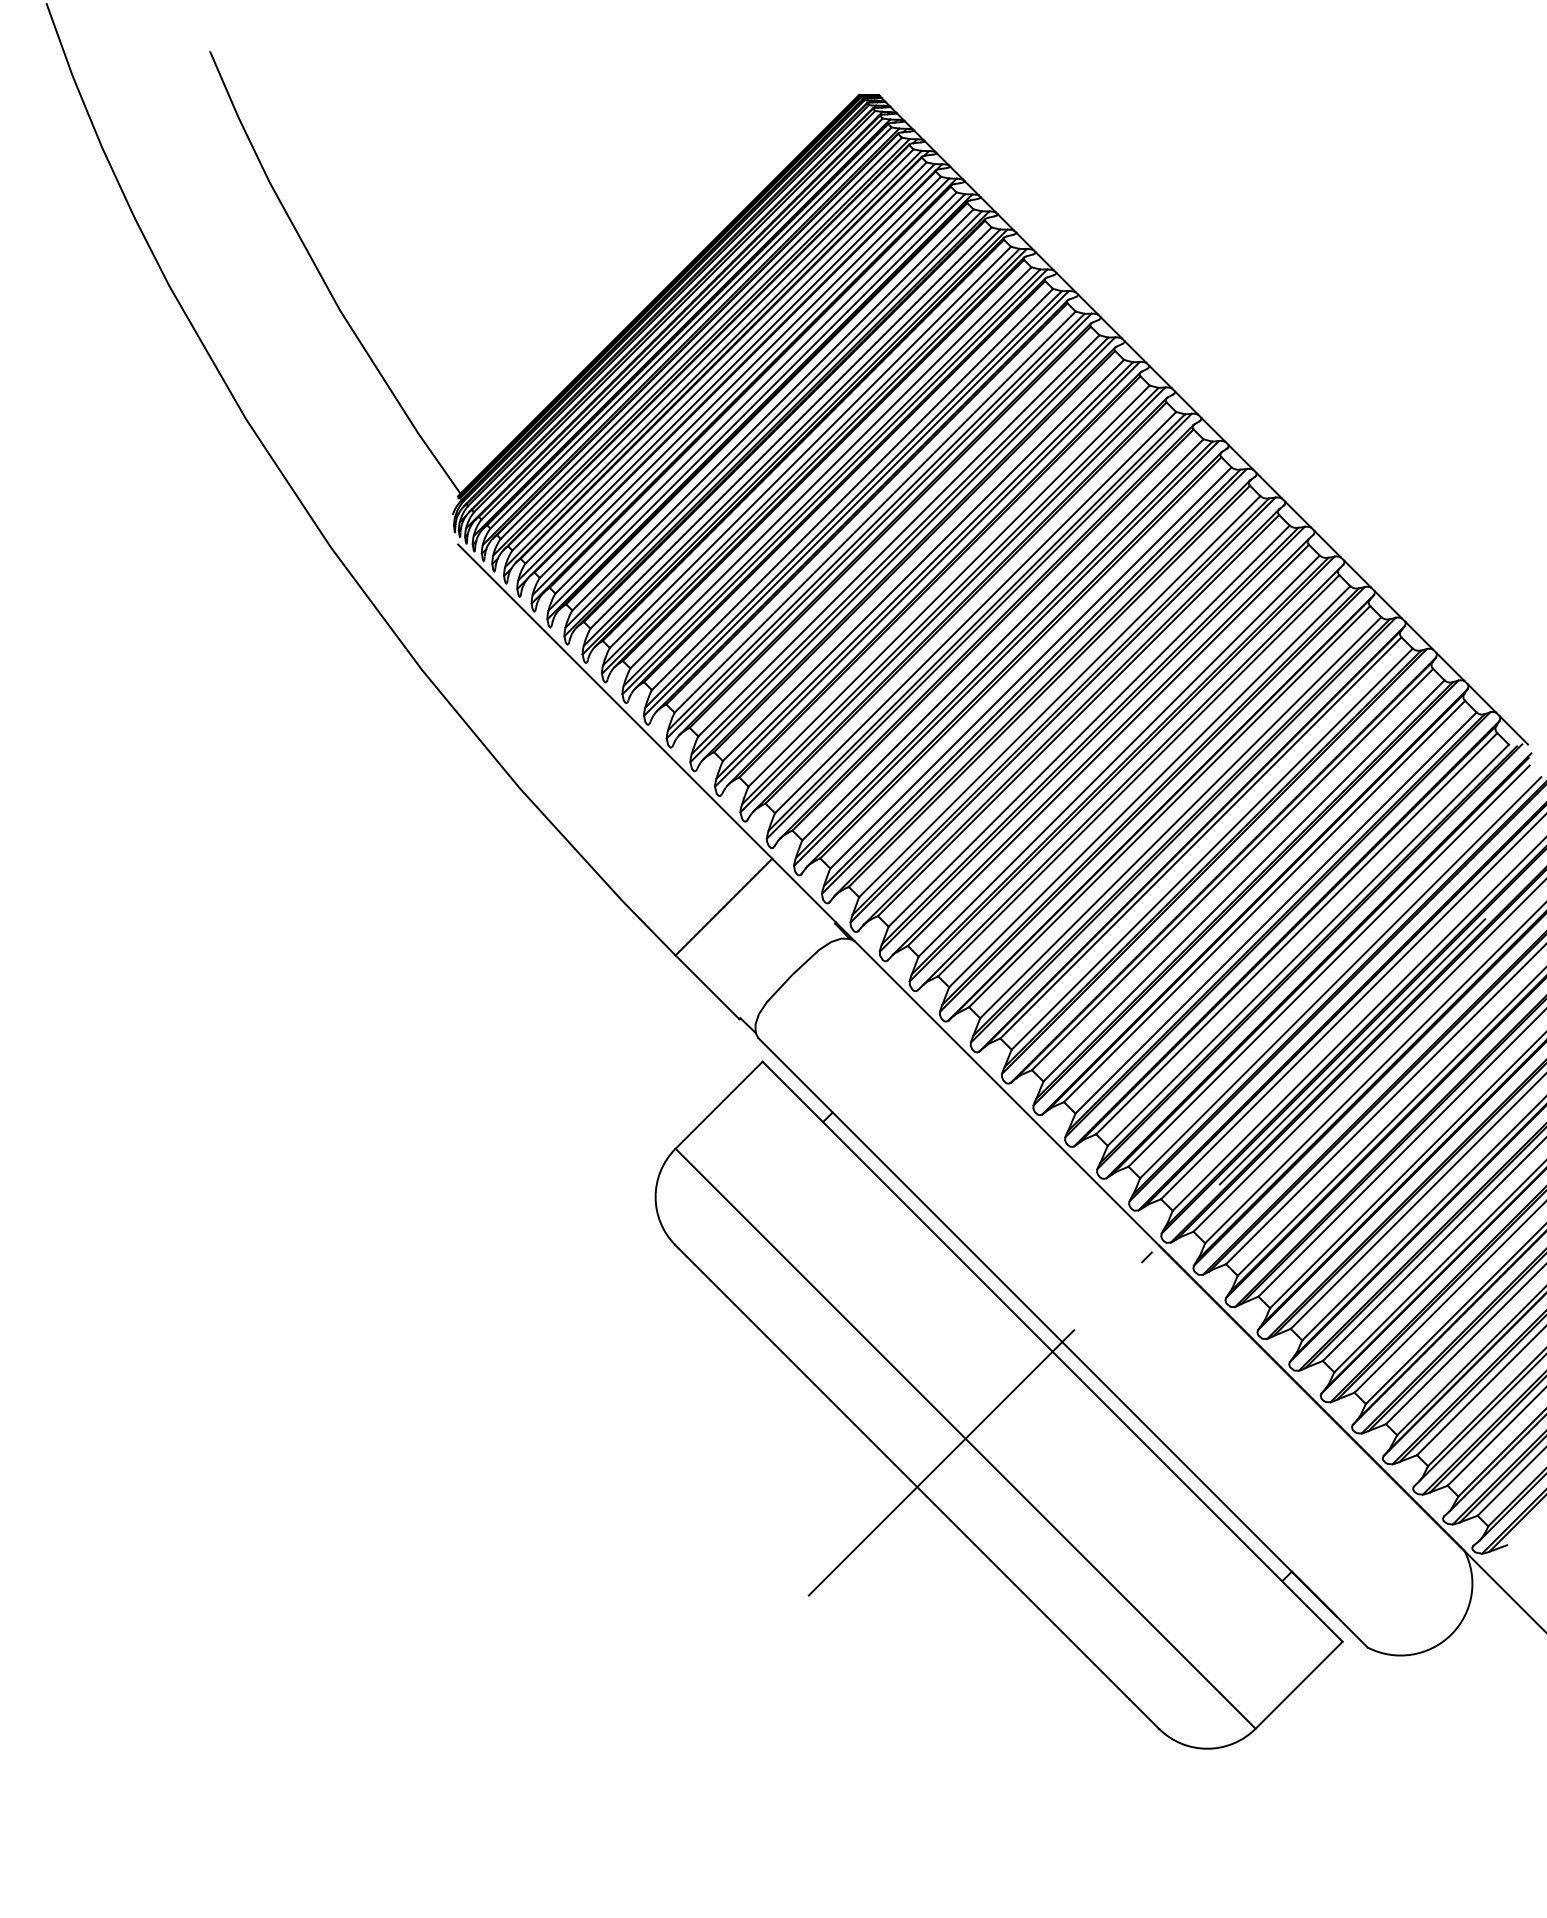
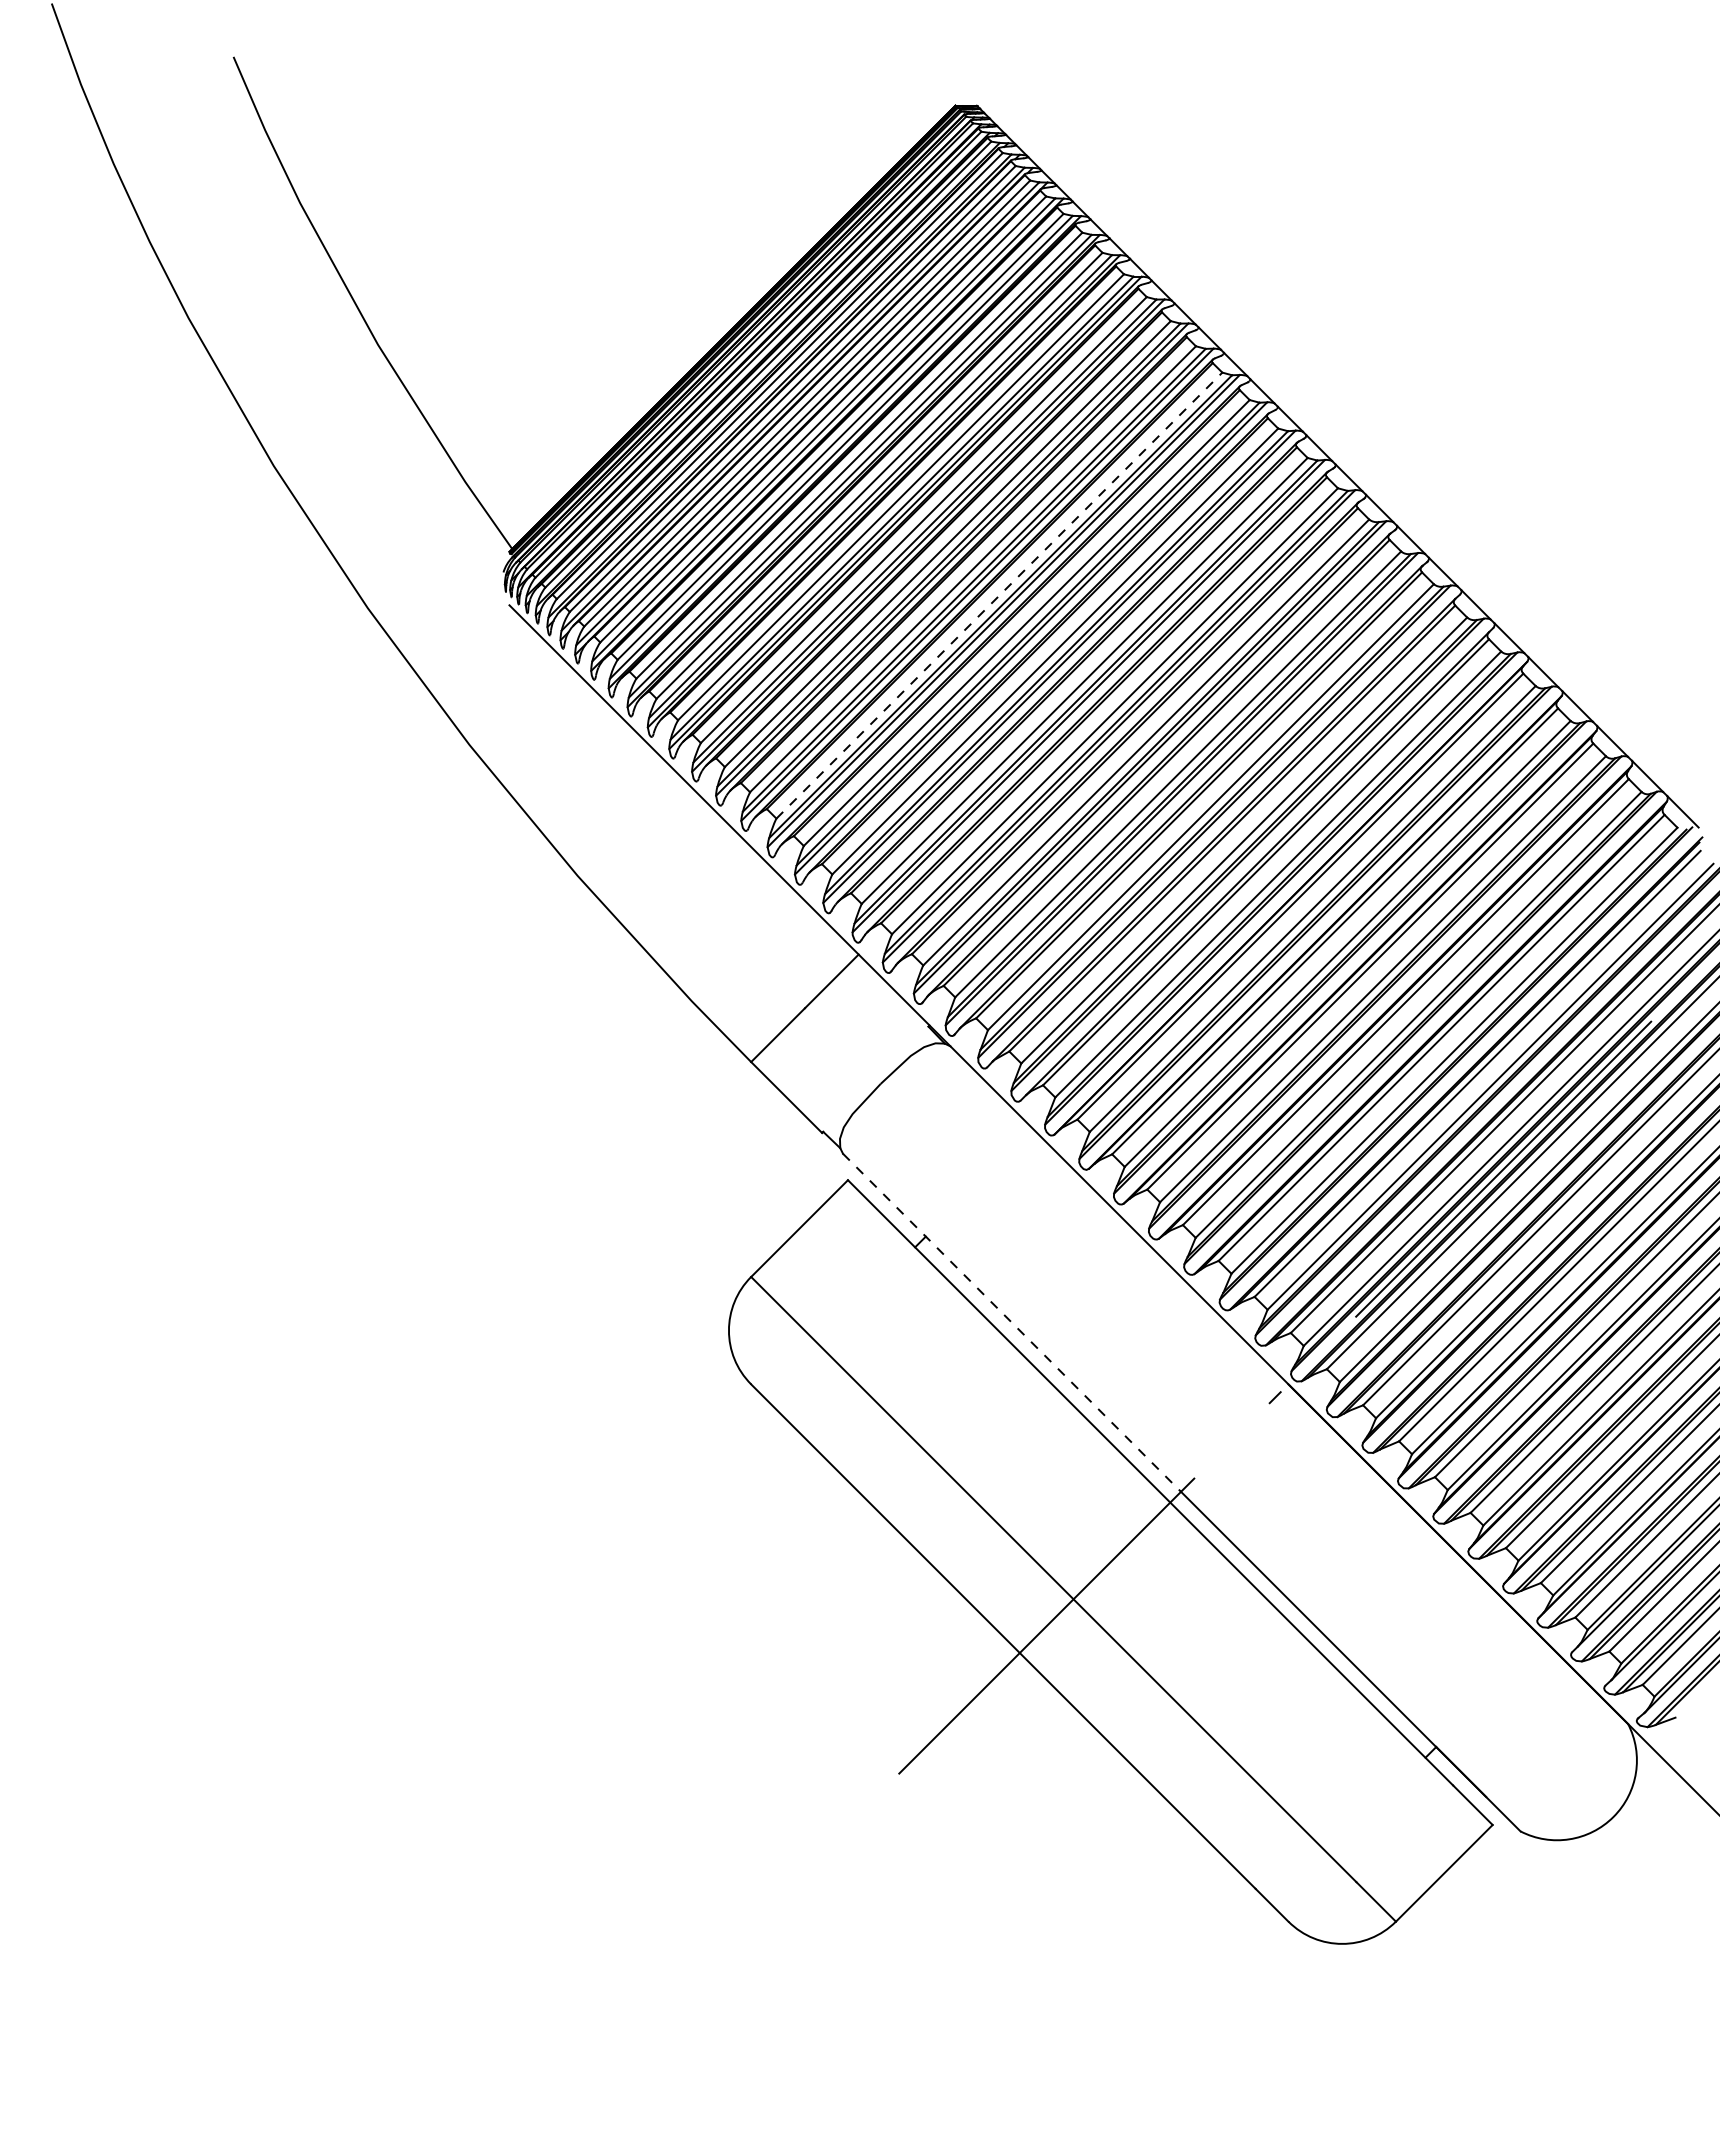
line: (898, 535) -> (999, 595), solid -> dashed
line: (910, 1190) -> (1012, 1323), solid -> dashed

